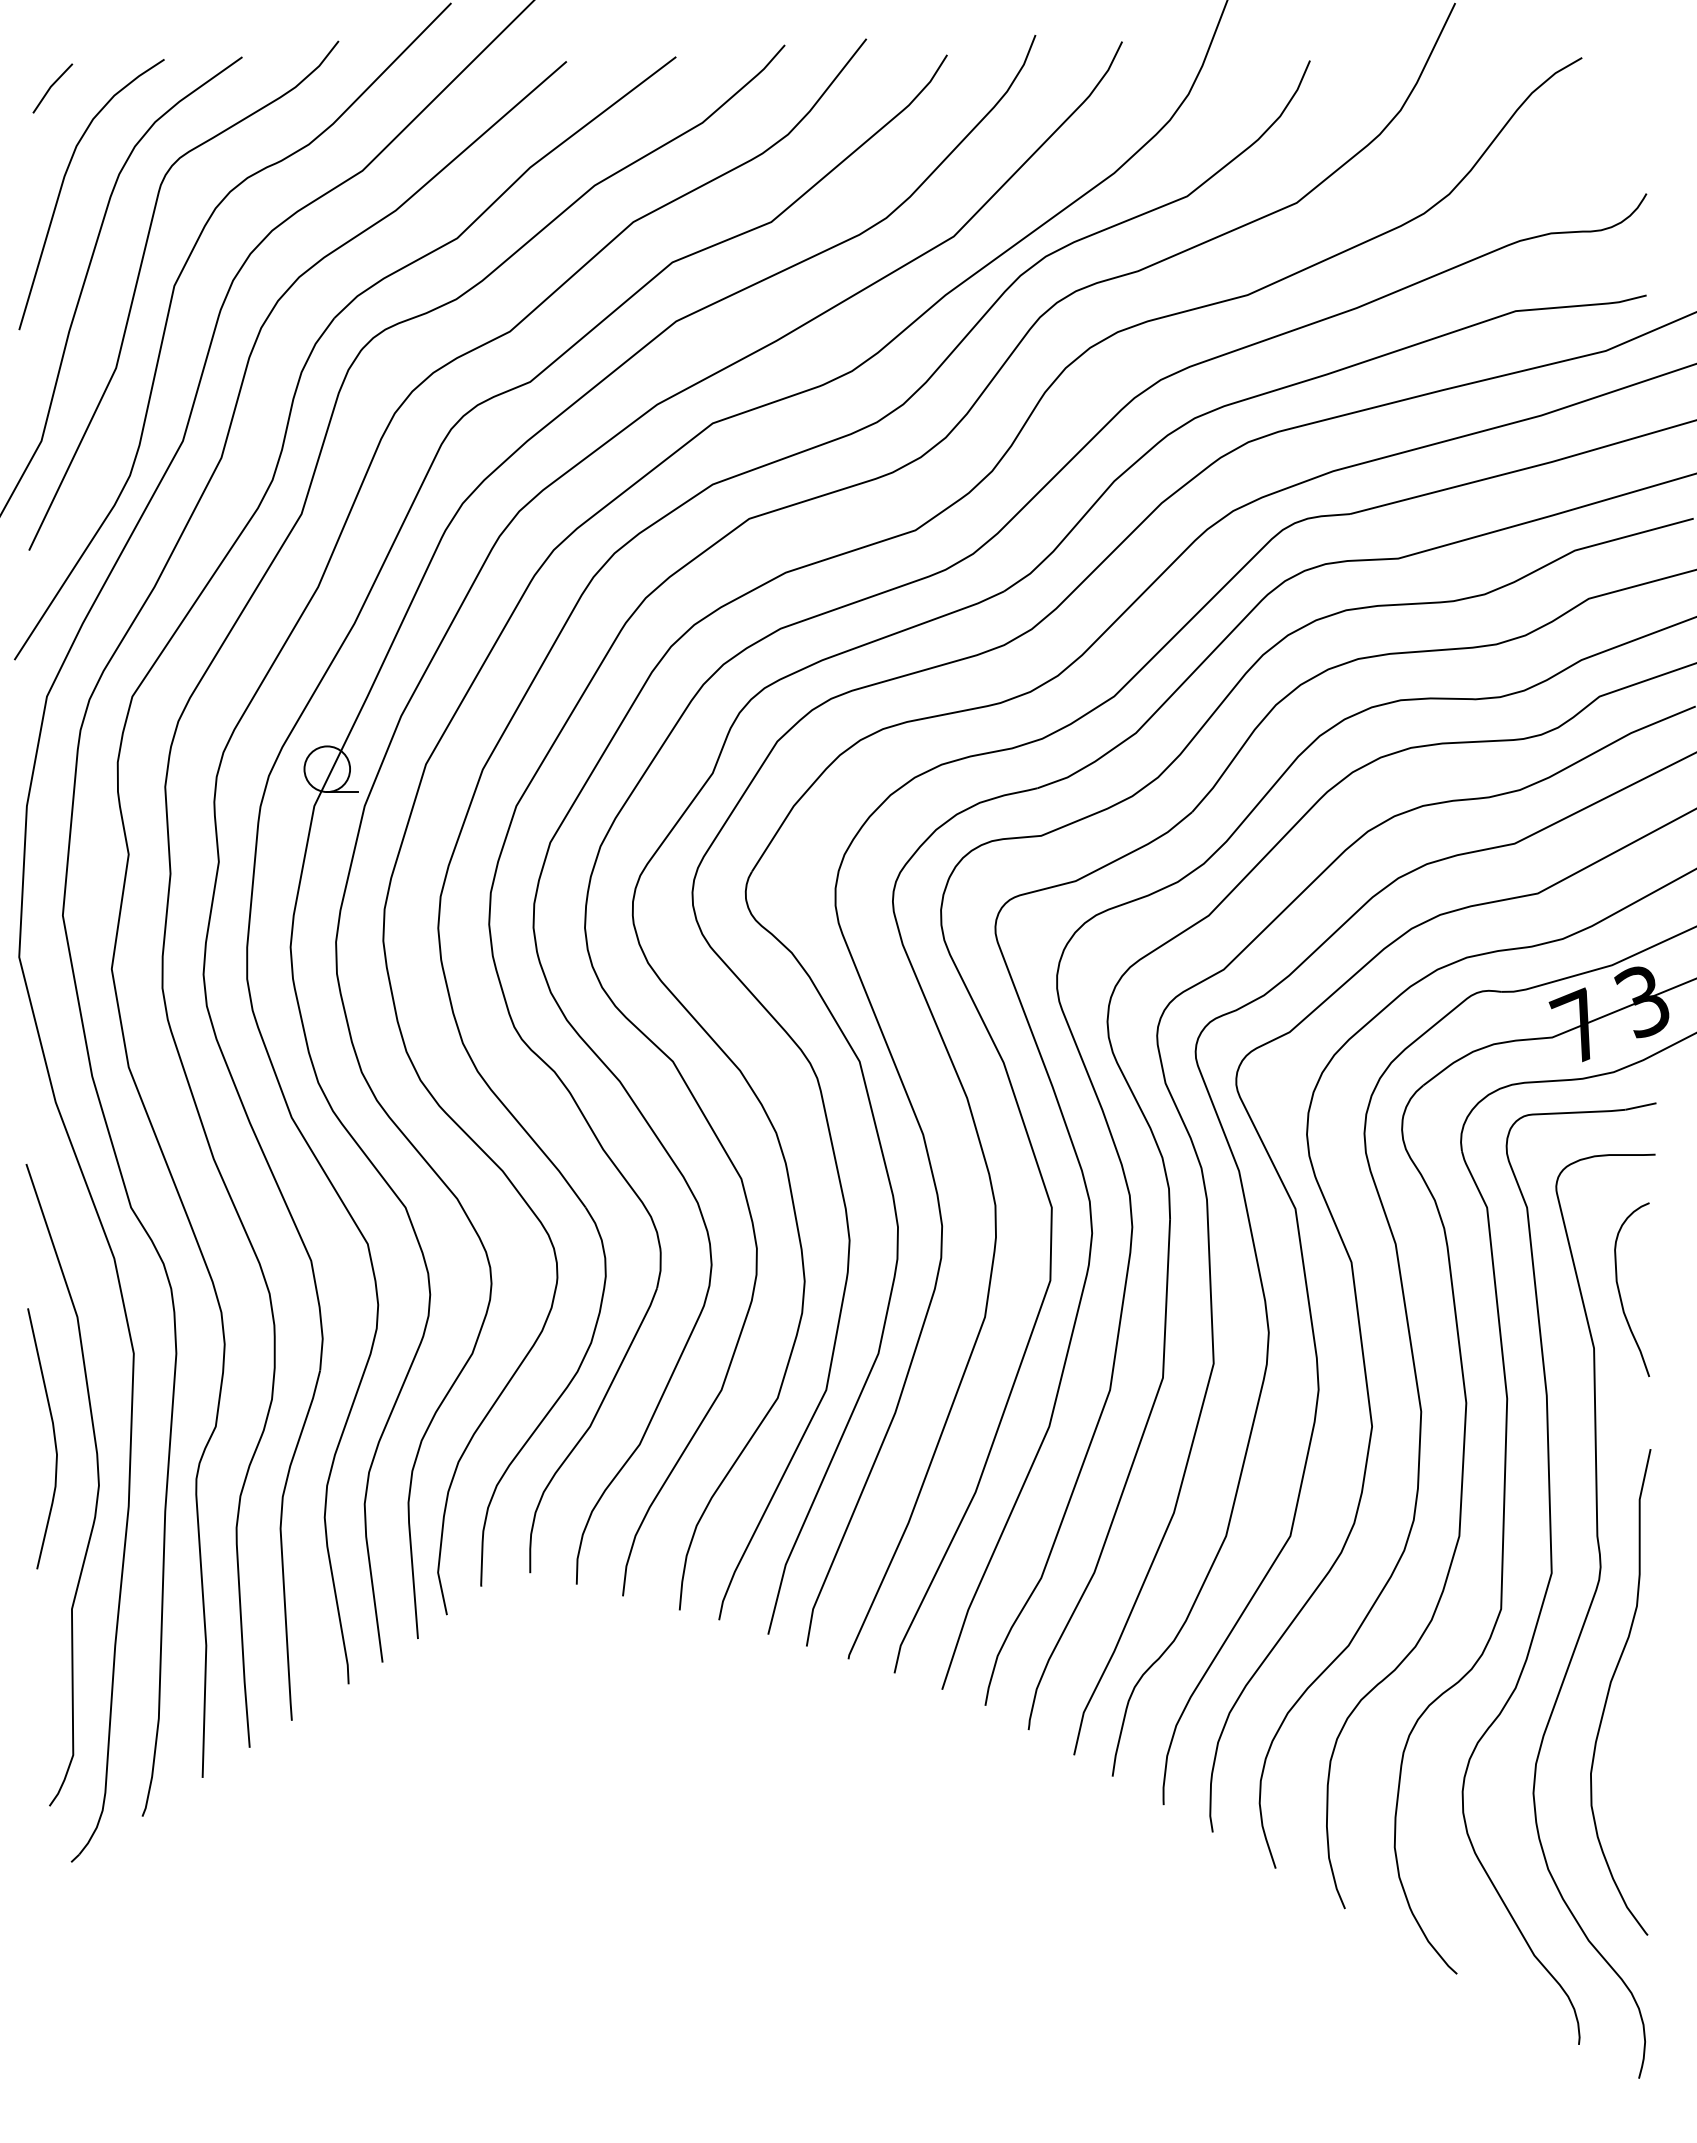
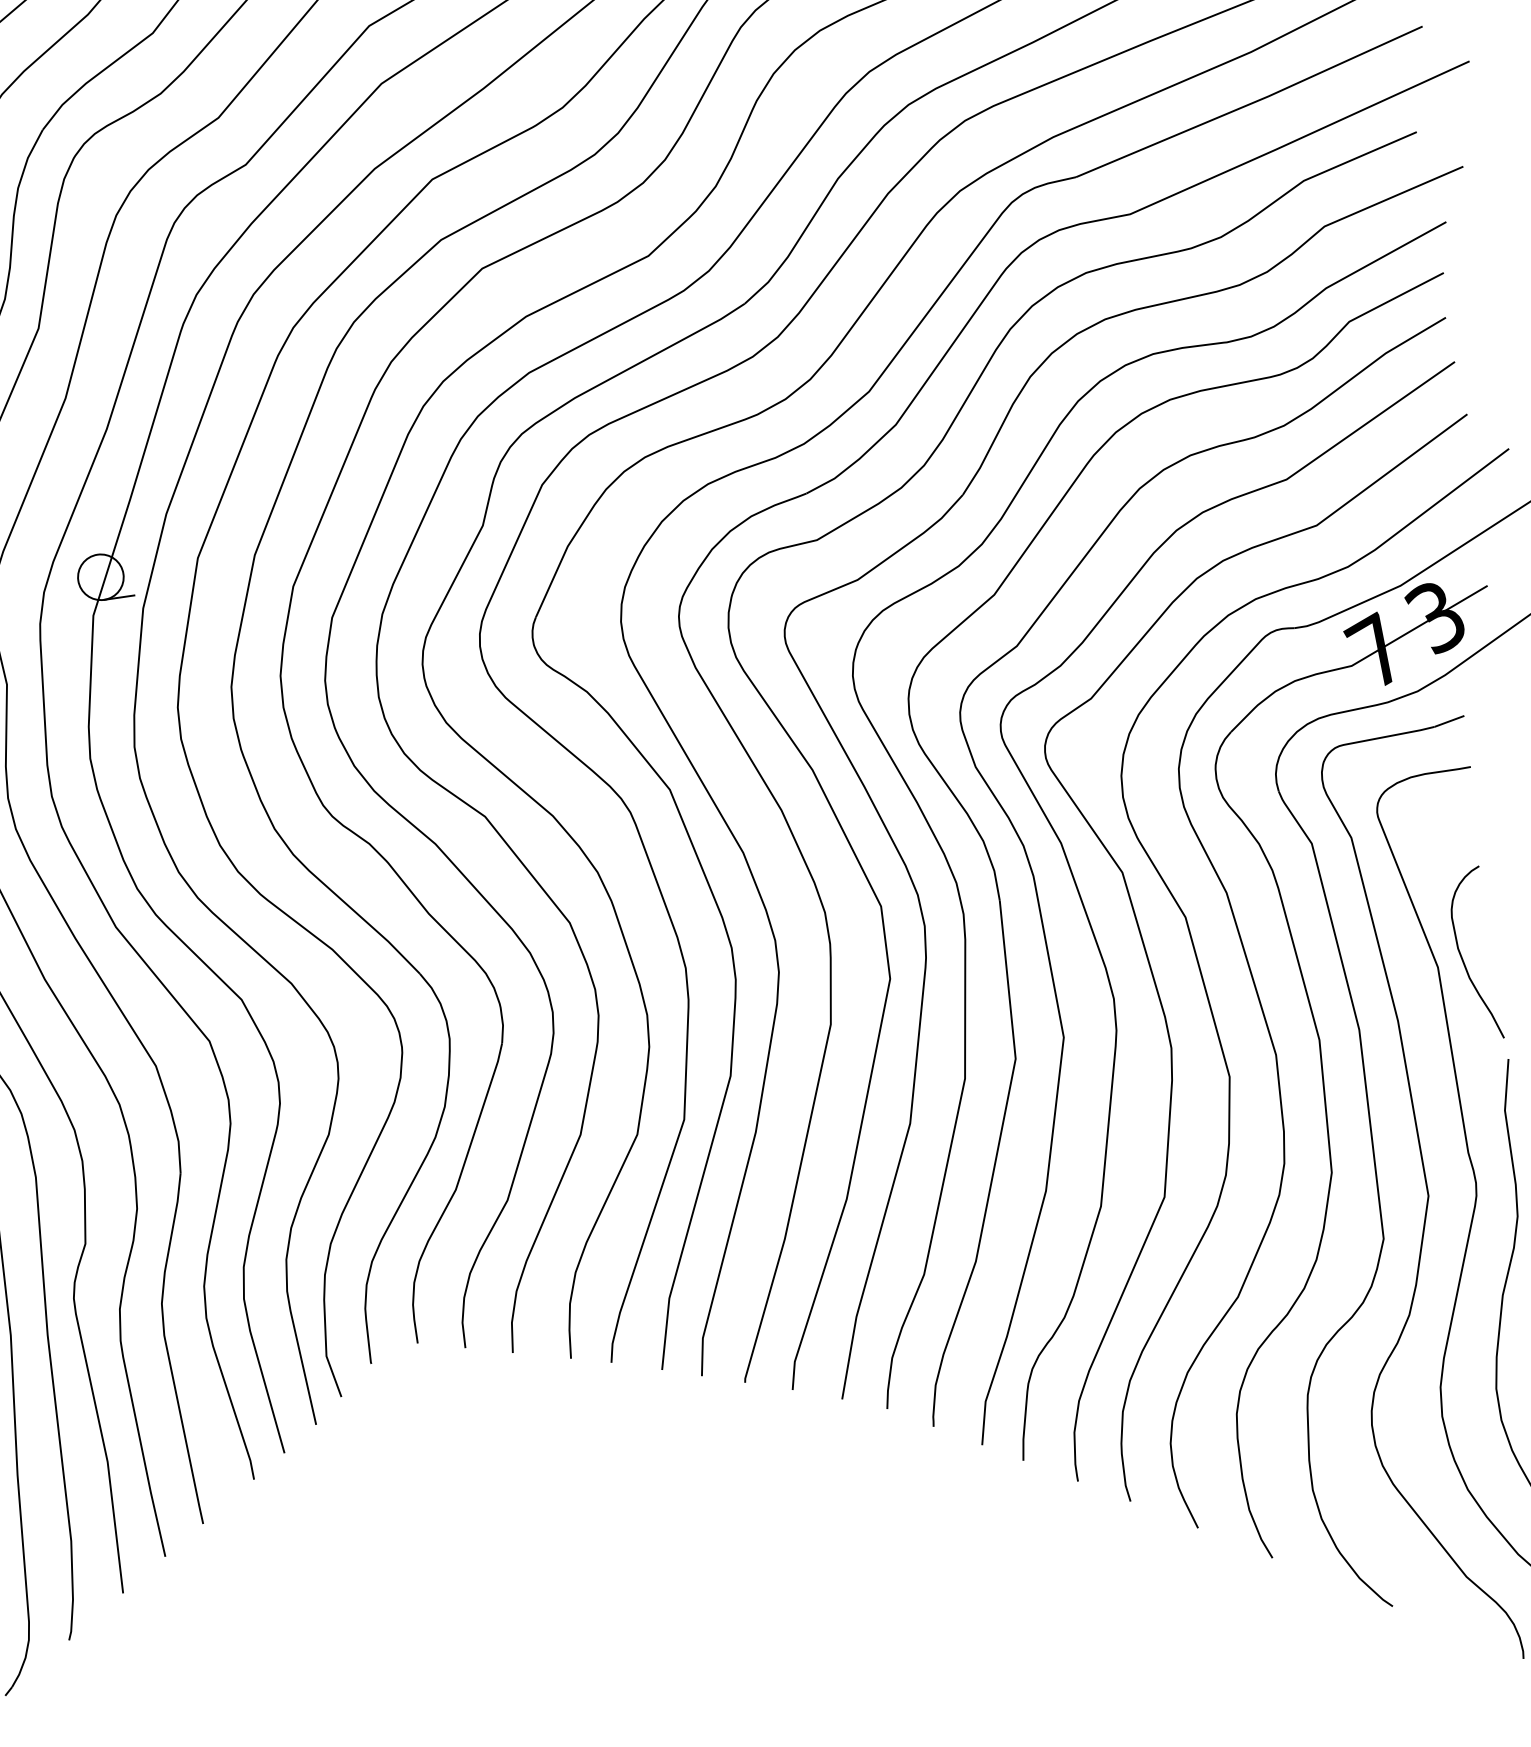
curve: (1620, 1292) -> (1463, 958), moved

